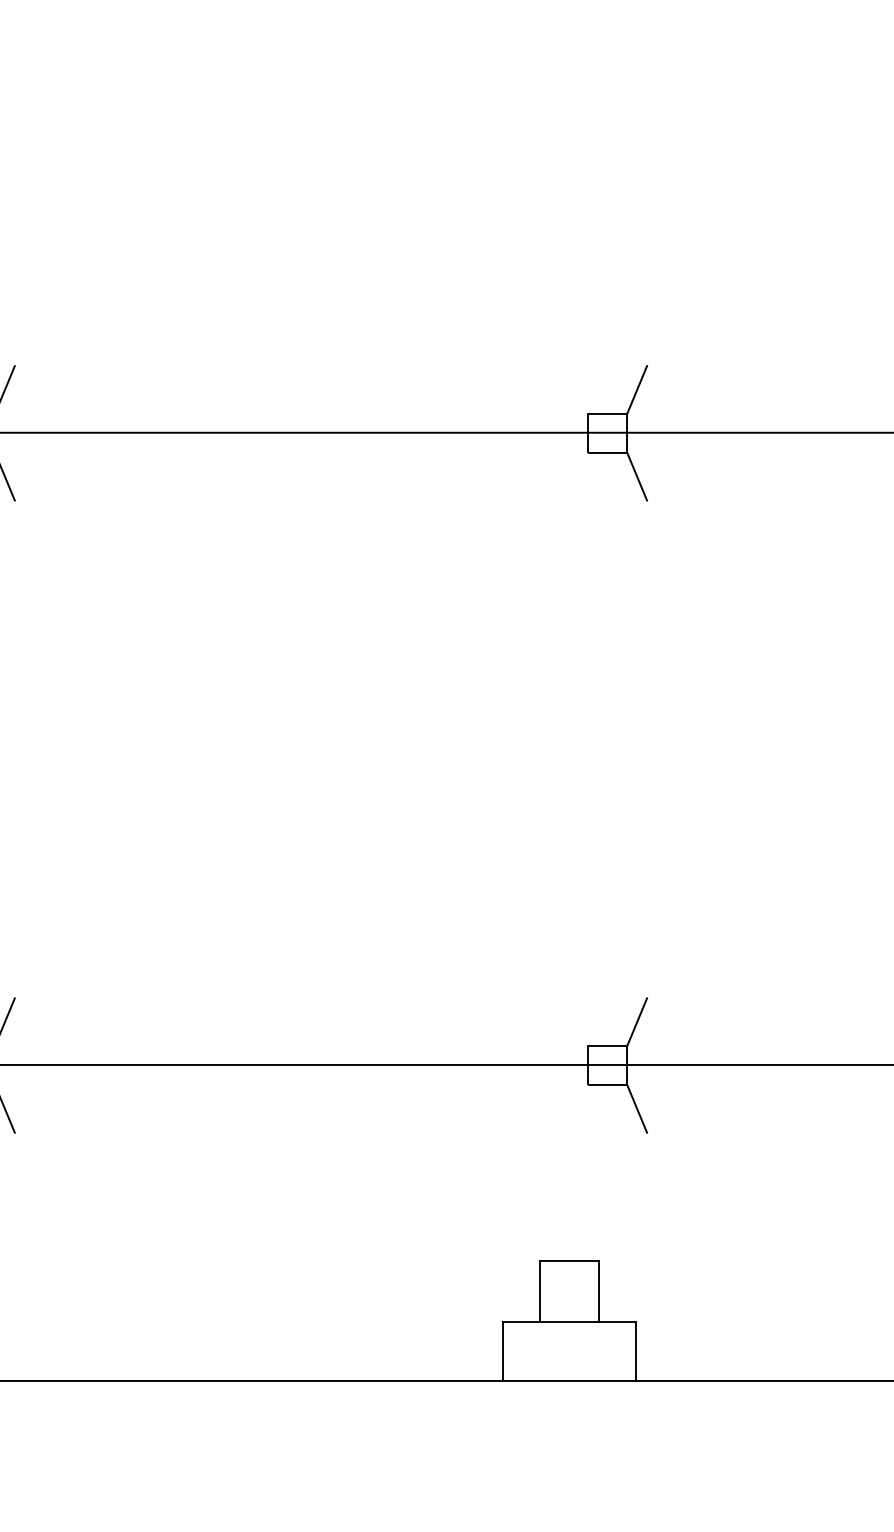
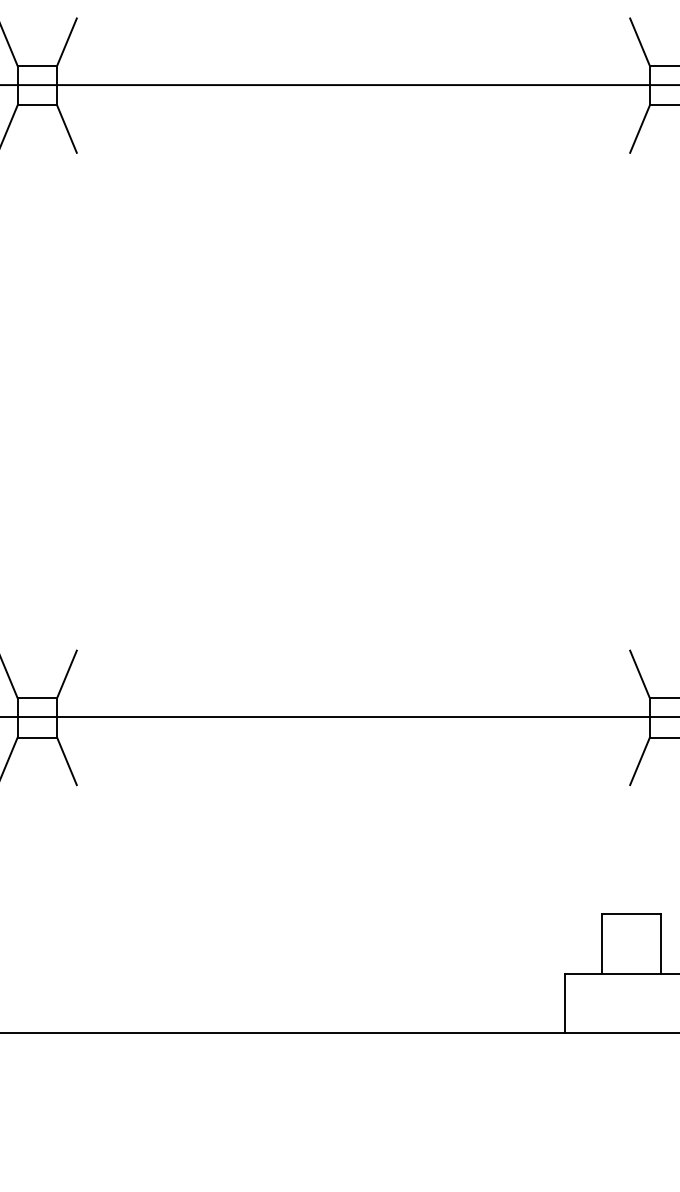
line: (577, 389) -> (639, 41), added
line: (577, 476) -> (639, 128), added
line: (577, 1021) -> (639, 673), added
line: (577, 1108) -> (639, 760), added

